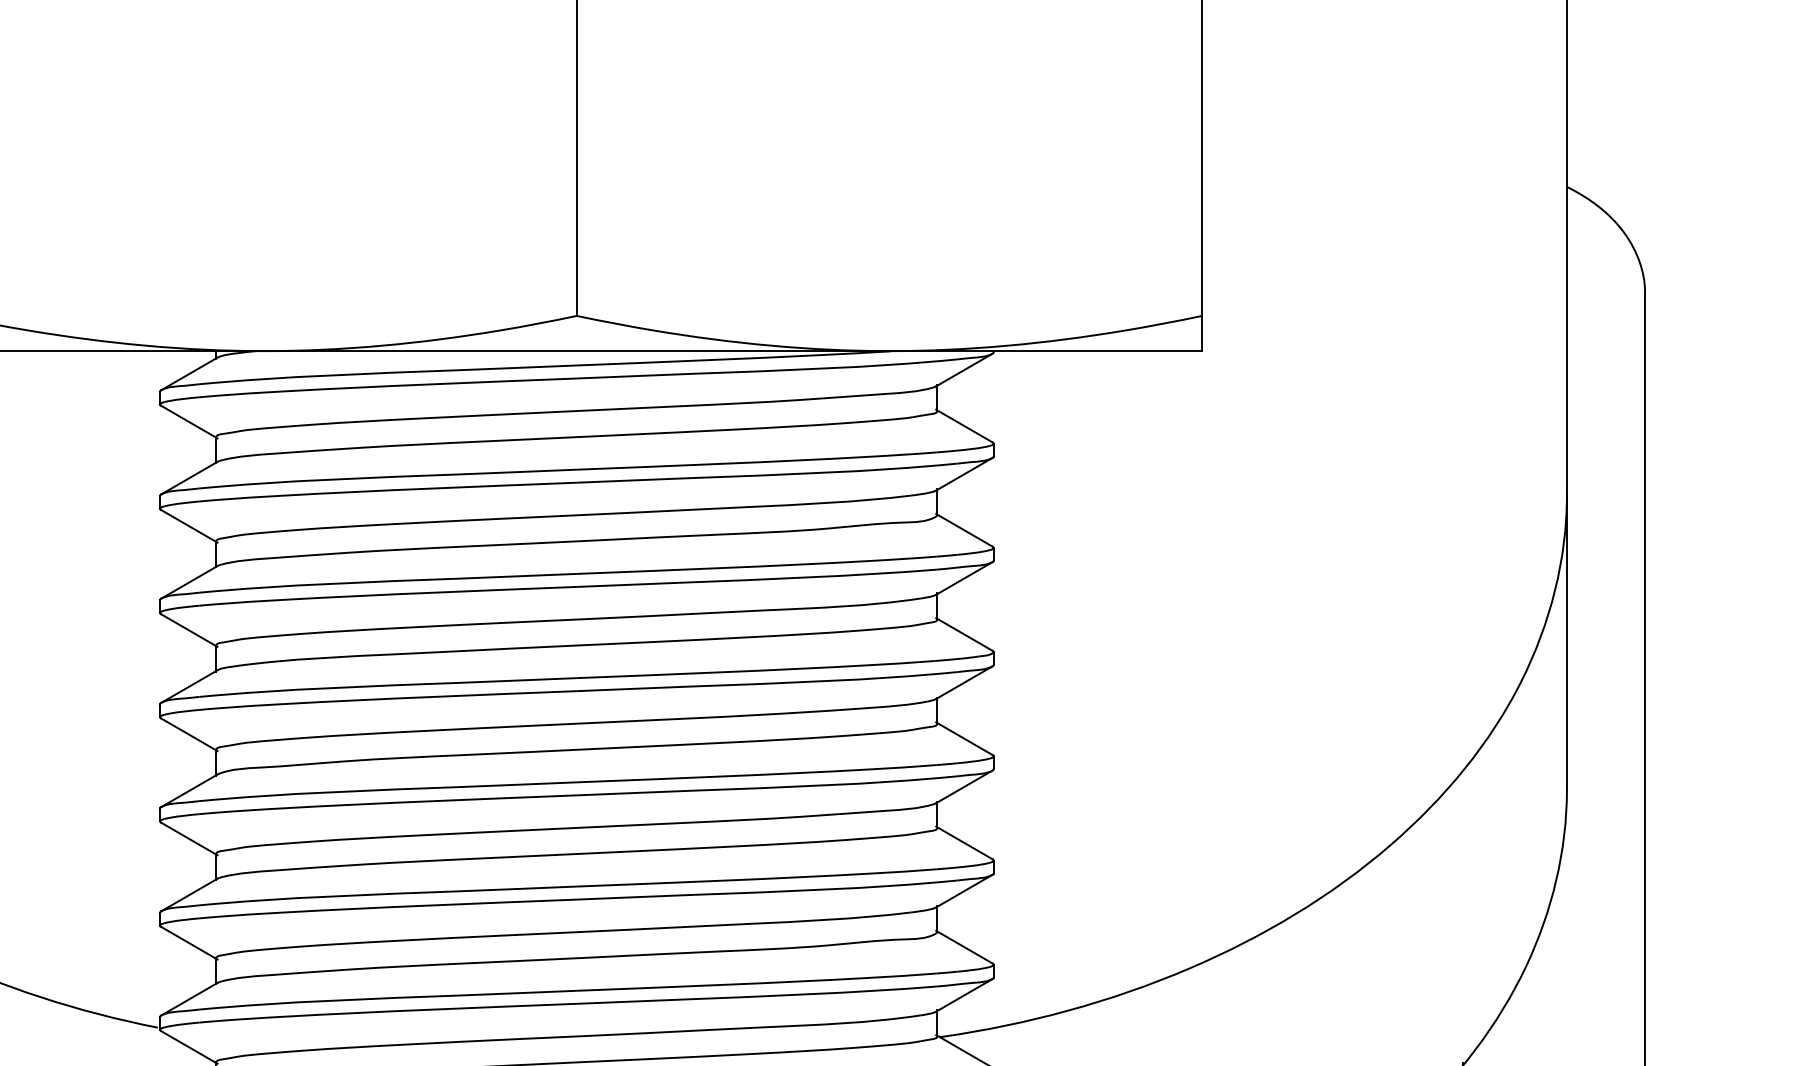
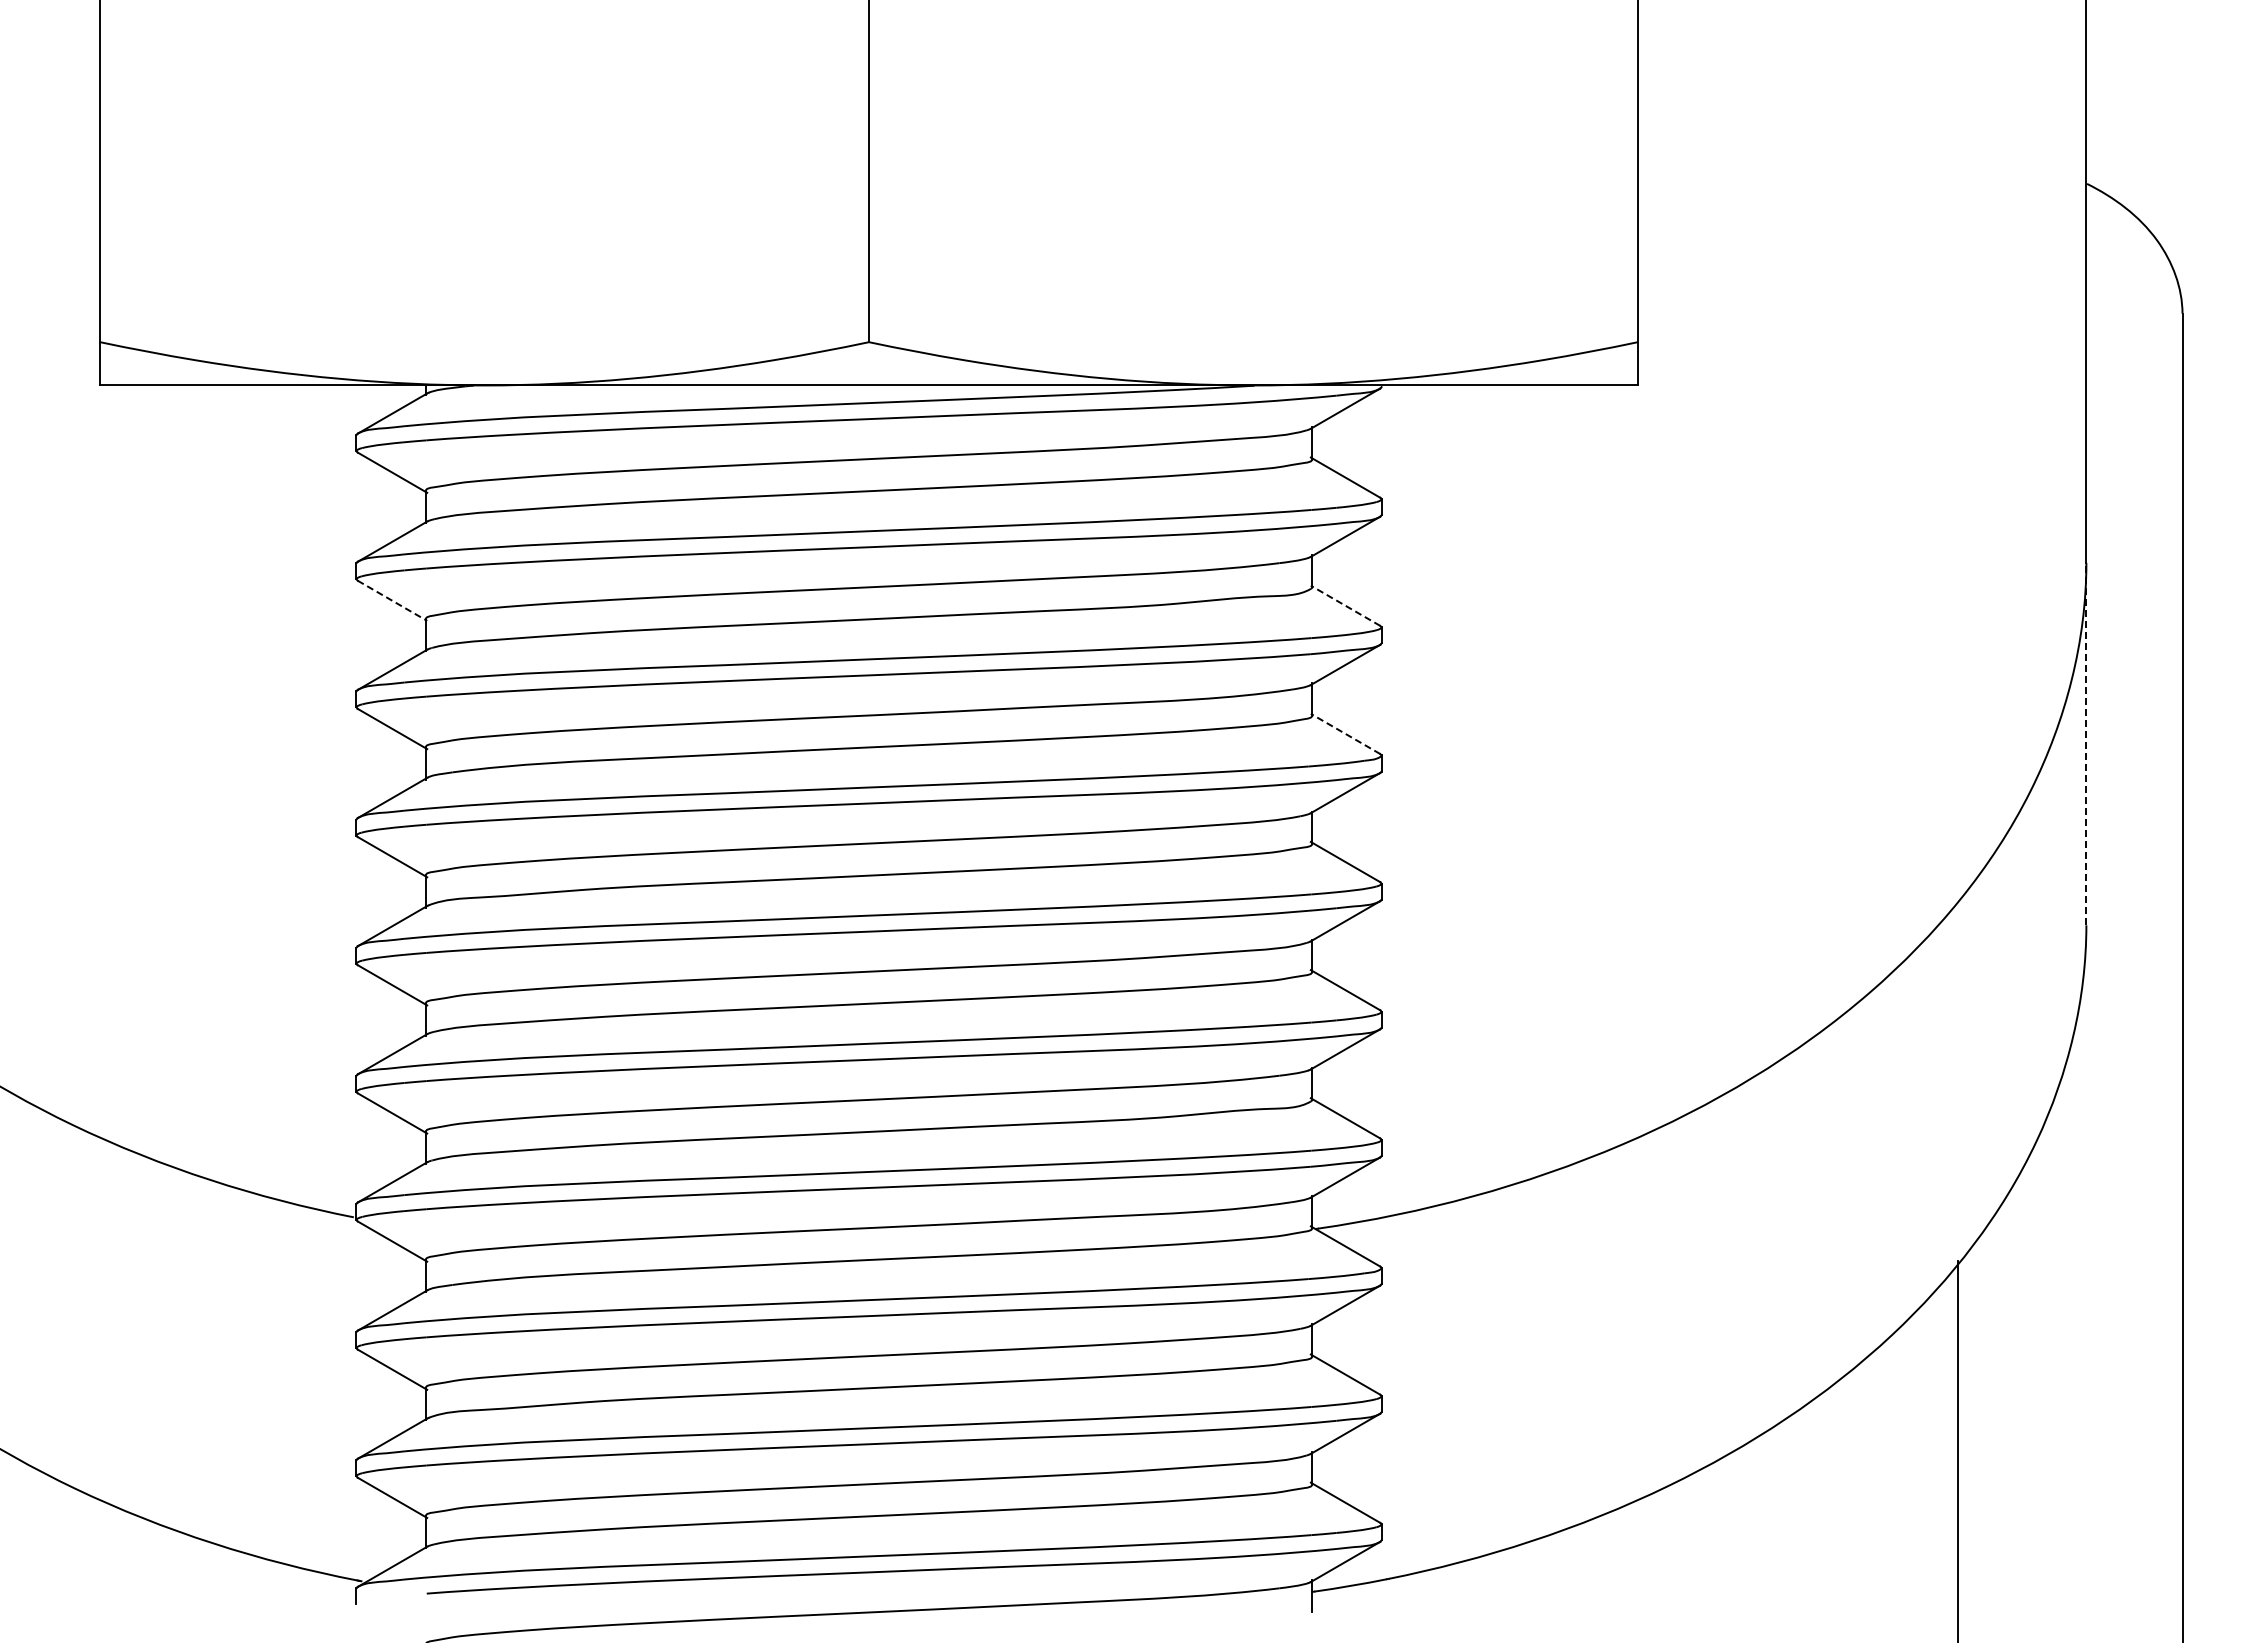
line: (189, 526) -> (392, 601), solid -> dashed
line: (964, 530) -> (1345, 605), solid -> dashed
line: (964, 634) -> (1345, 733), solid -> dashed
line: (1567, 642) -> (2086, 743), solid -> dashed

